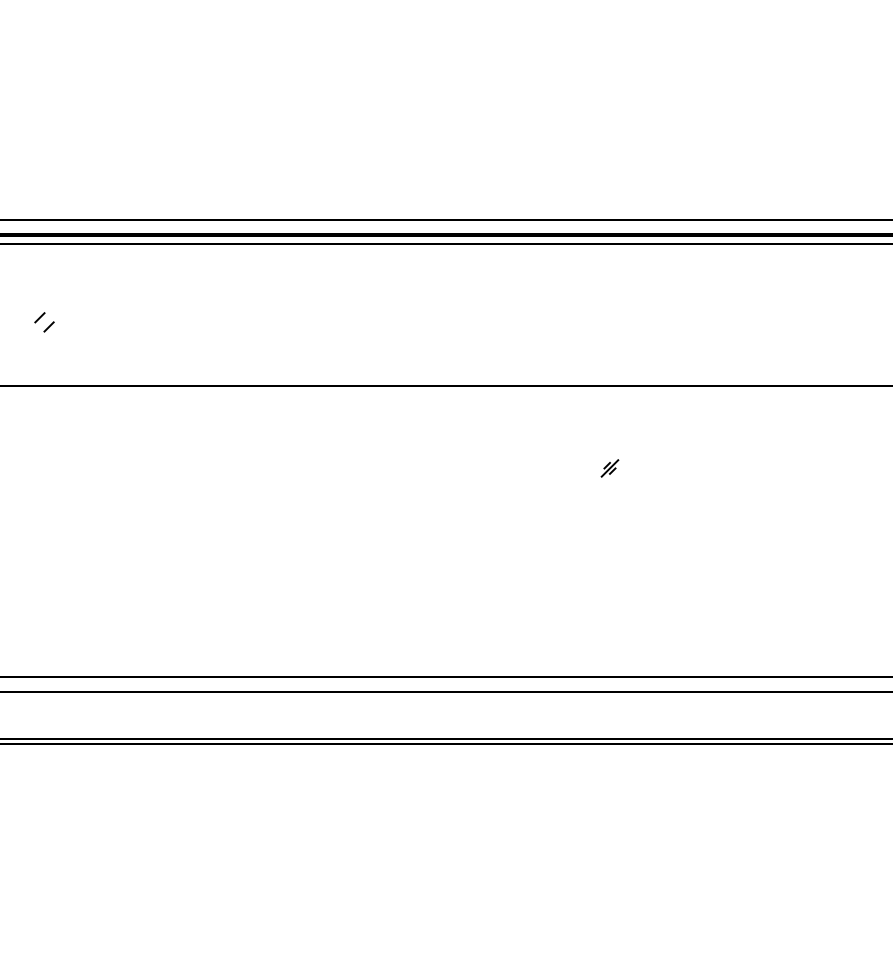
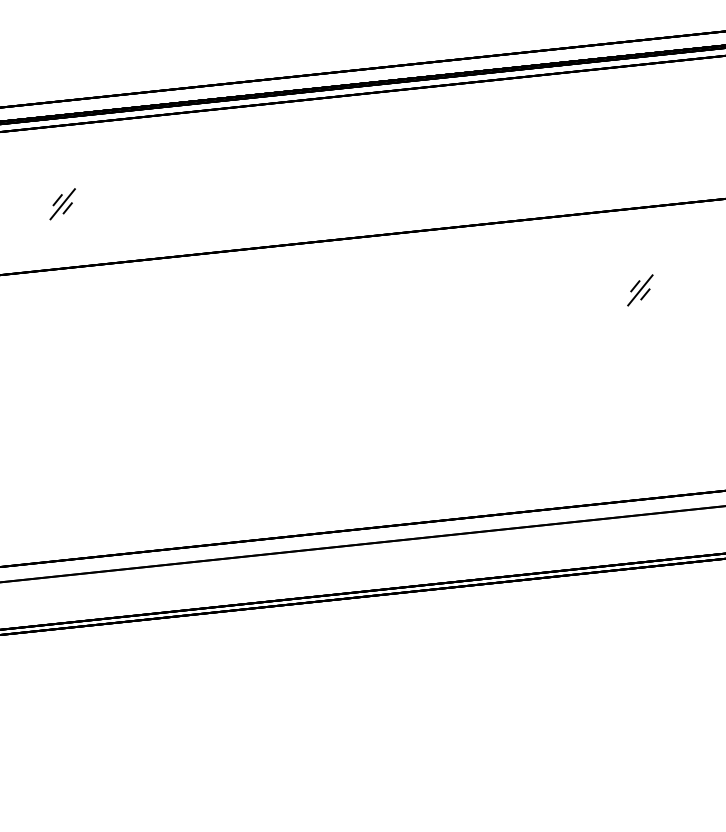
line: (44, 322) -> (62, 204), added
part: (609, 468) -> (639, 290), size x1.67

